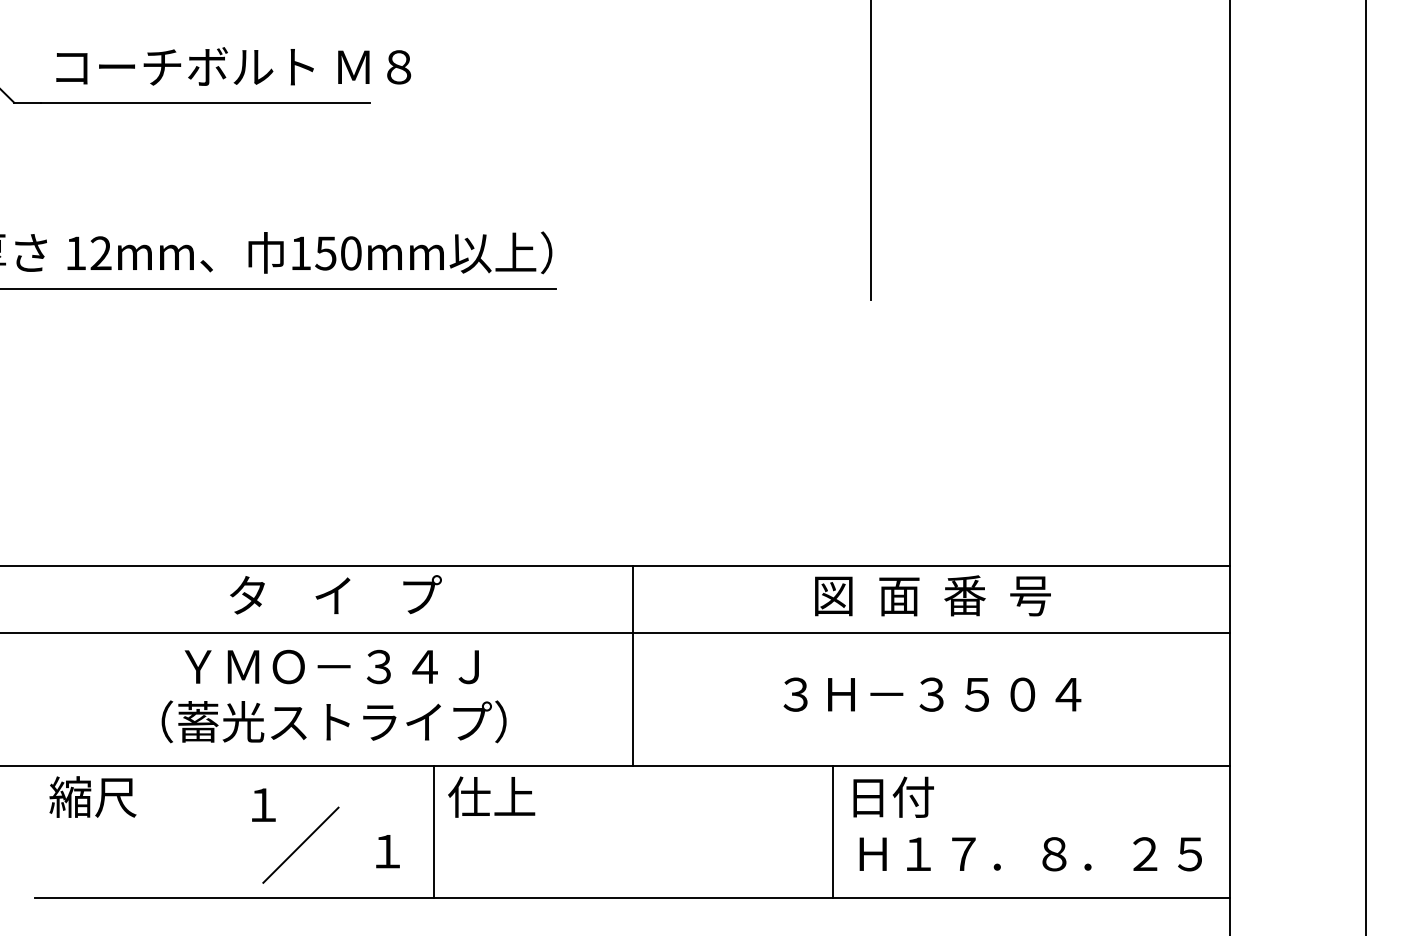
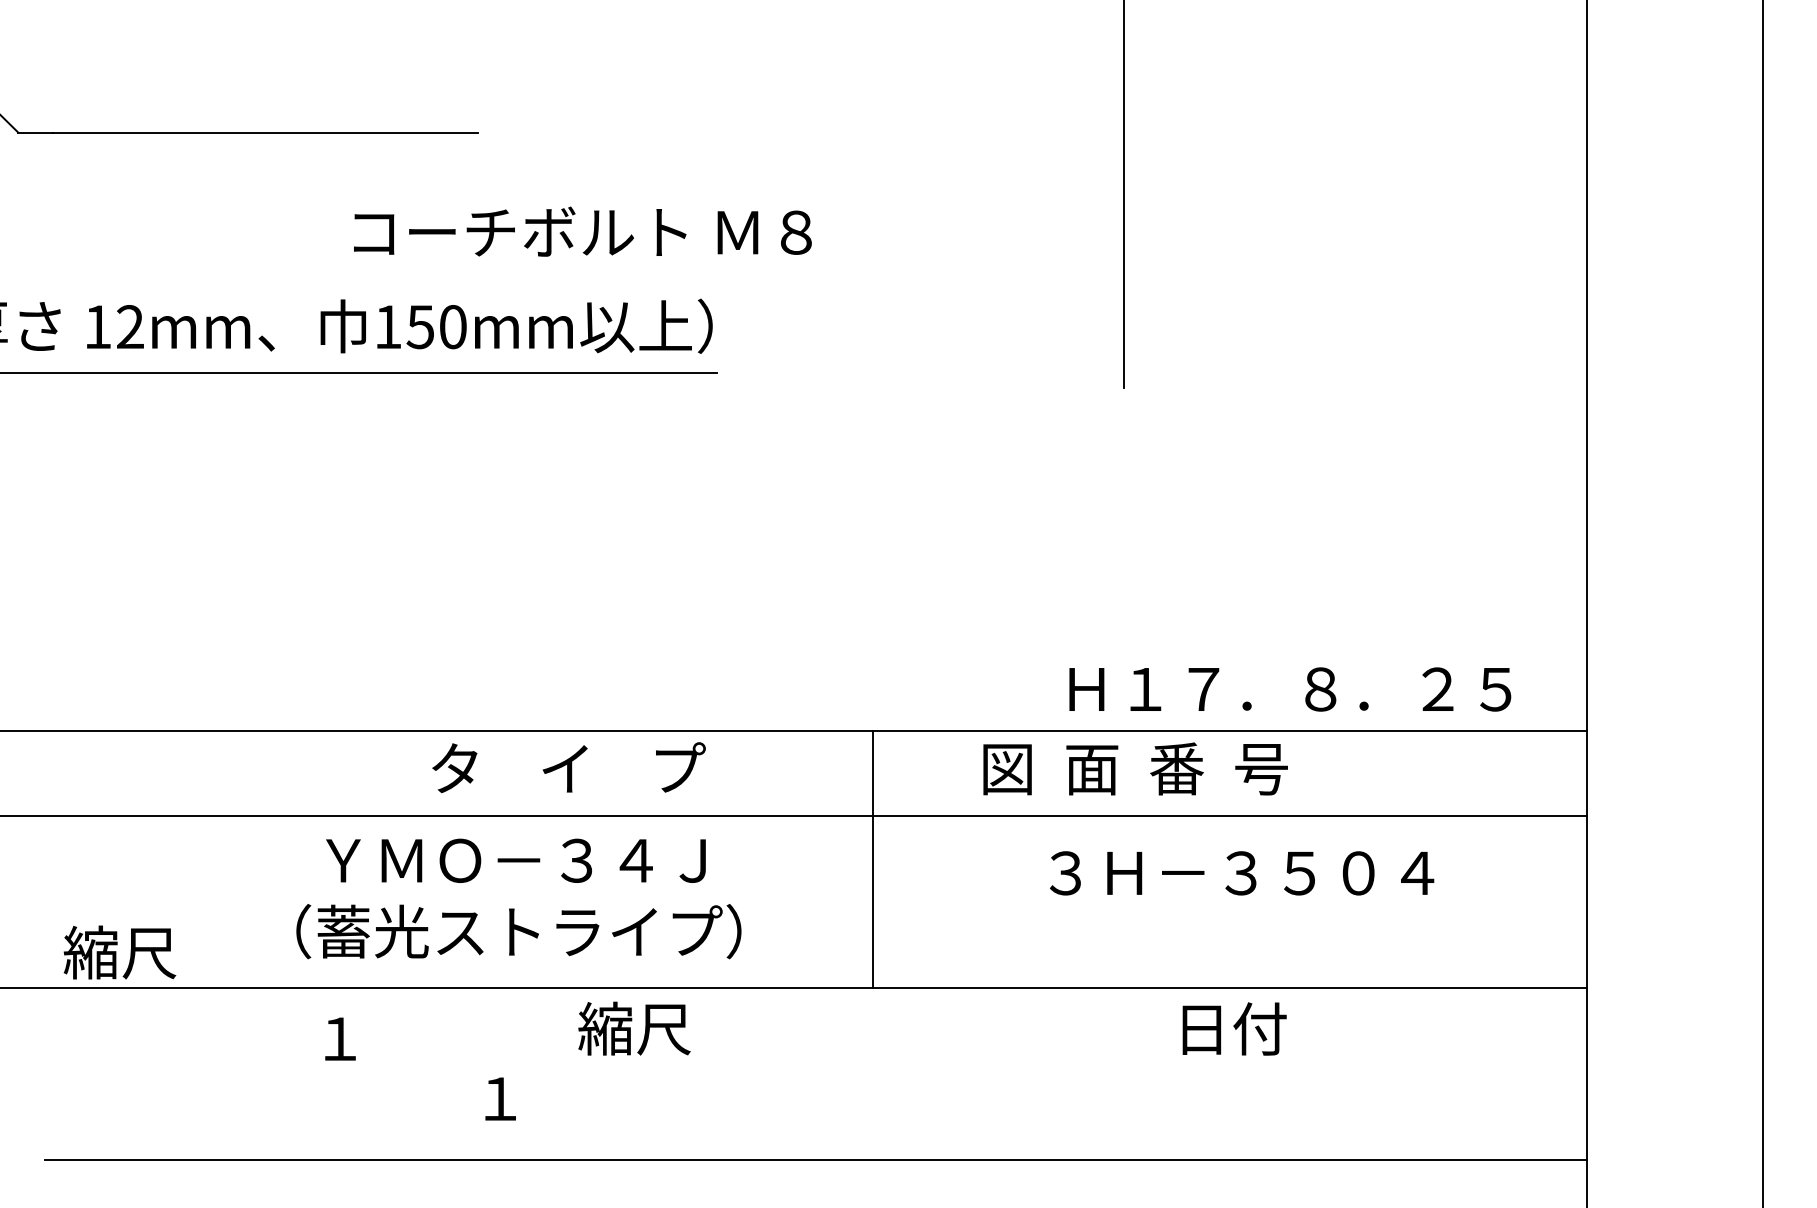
text: (233, 66) -> (582, 231), moved
text: (335, 594) -> (568, 767), moved
text: (932, 595) -> (1135, 768), moved
line: (633, 665) -> (873, 858), moved
text: (932, 694) -> (1242, 873), moved
text: (333, 696) -> (518, 898), moved
text: (92, 796) -> (119, 951), moved
text: (491, 796) -> (634, 1027), 仕上 -> 縮尺
text: (893, 796) -> (1234, 1027), moved
line: (433, 831) -> (559, 1073), removed
line: (832, 831) -> (1074, 1073), removed
line: (300, 844) -> (387, 1089), removed
text: (1030, 854) -> (1289, 689), moved

